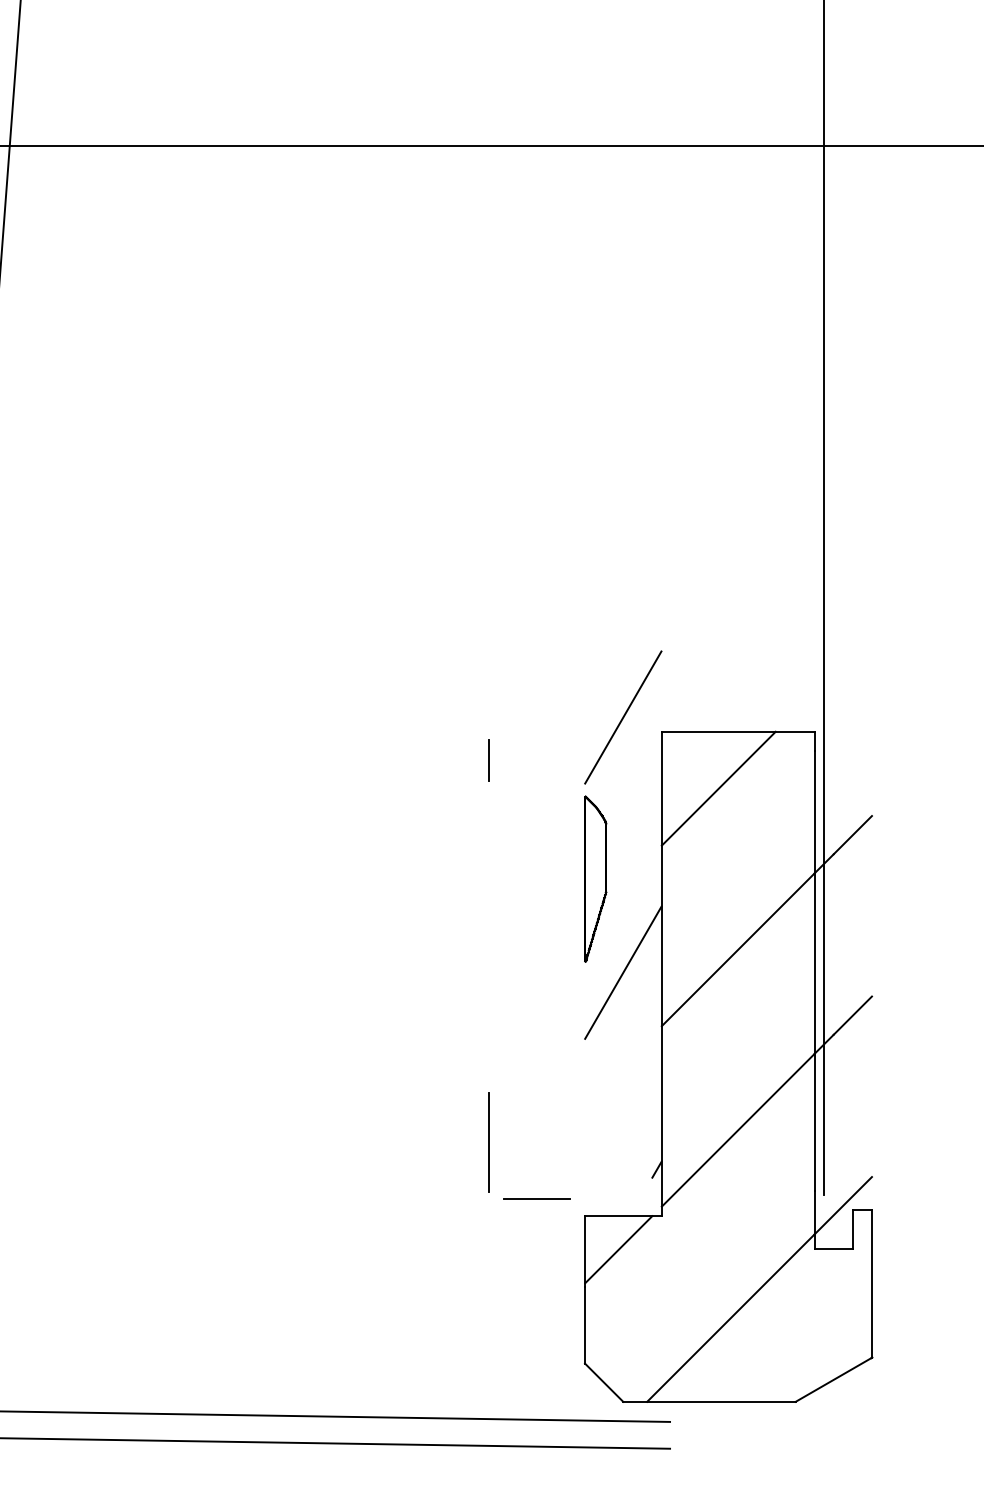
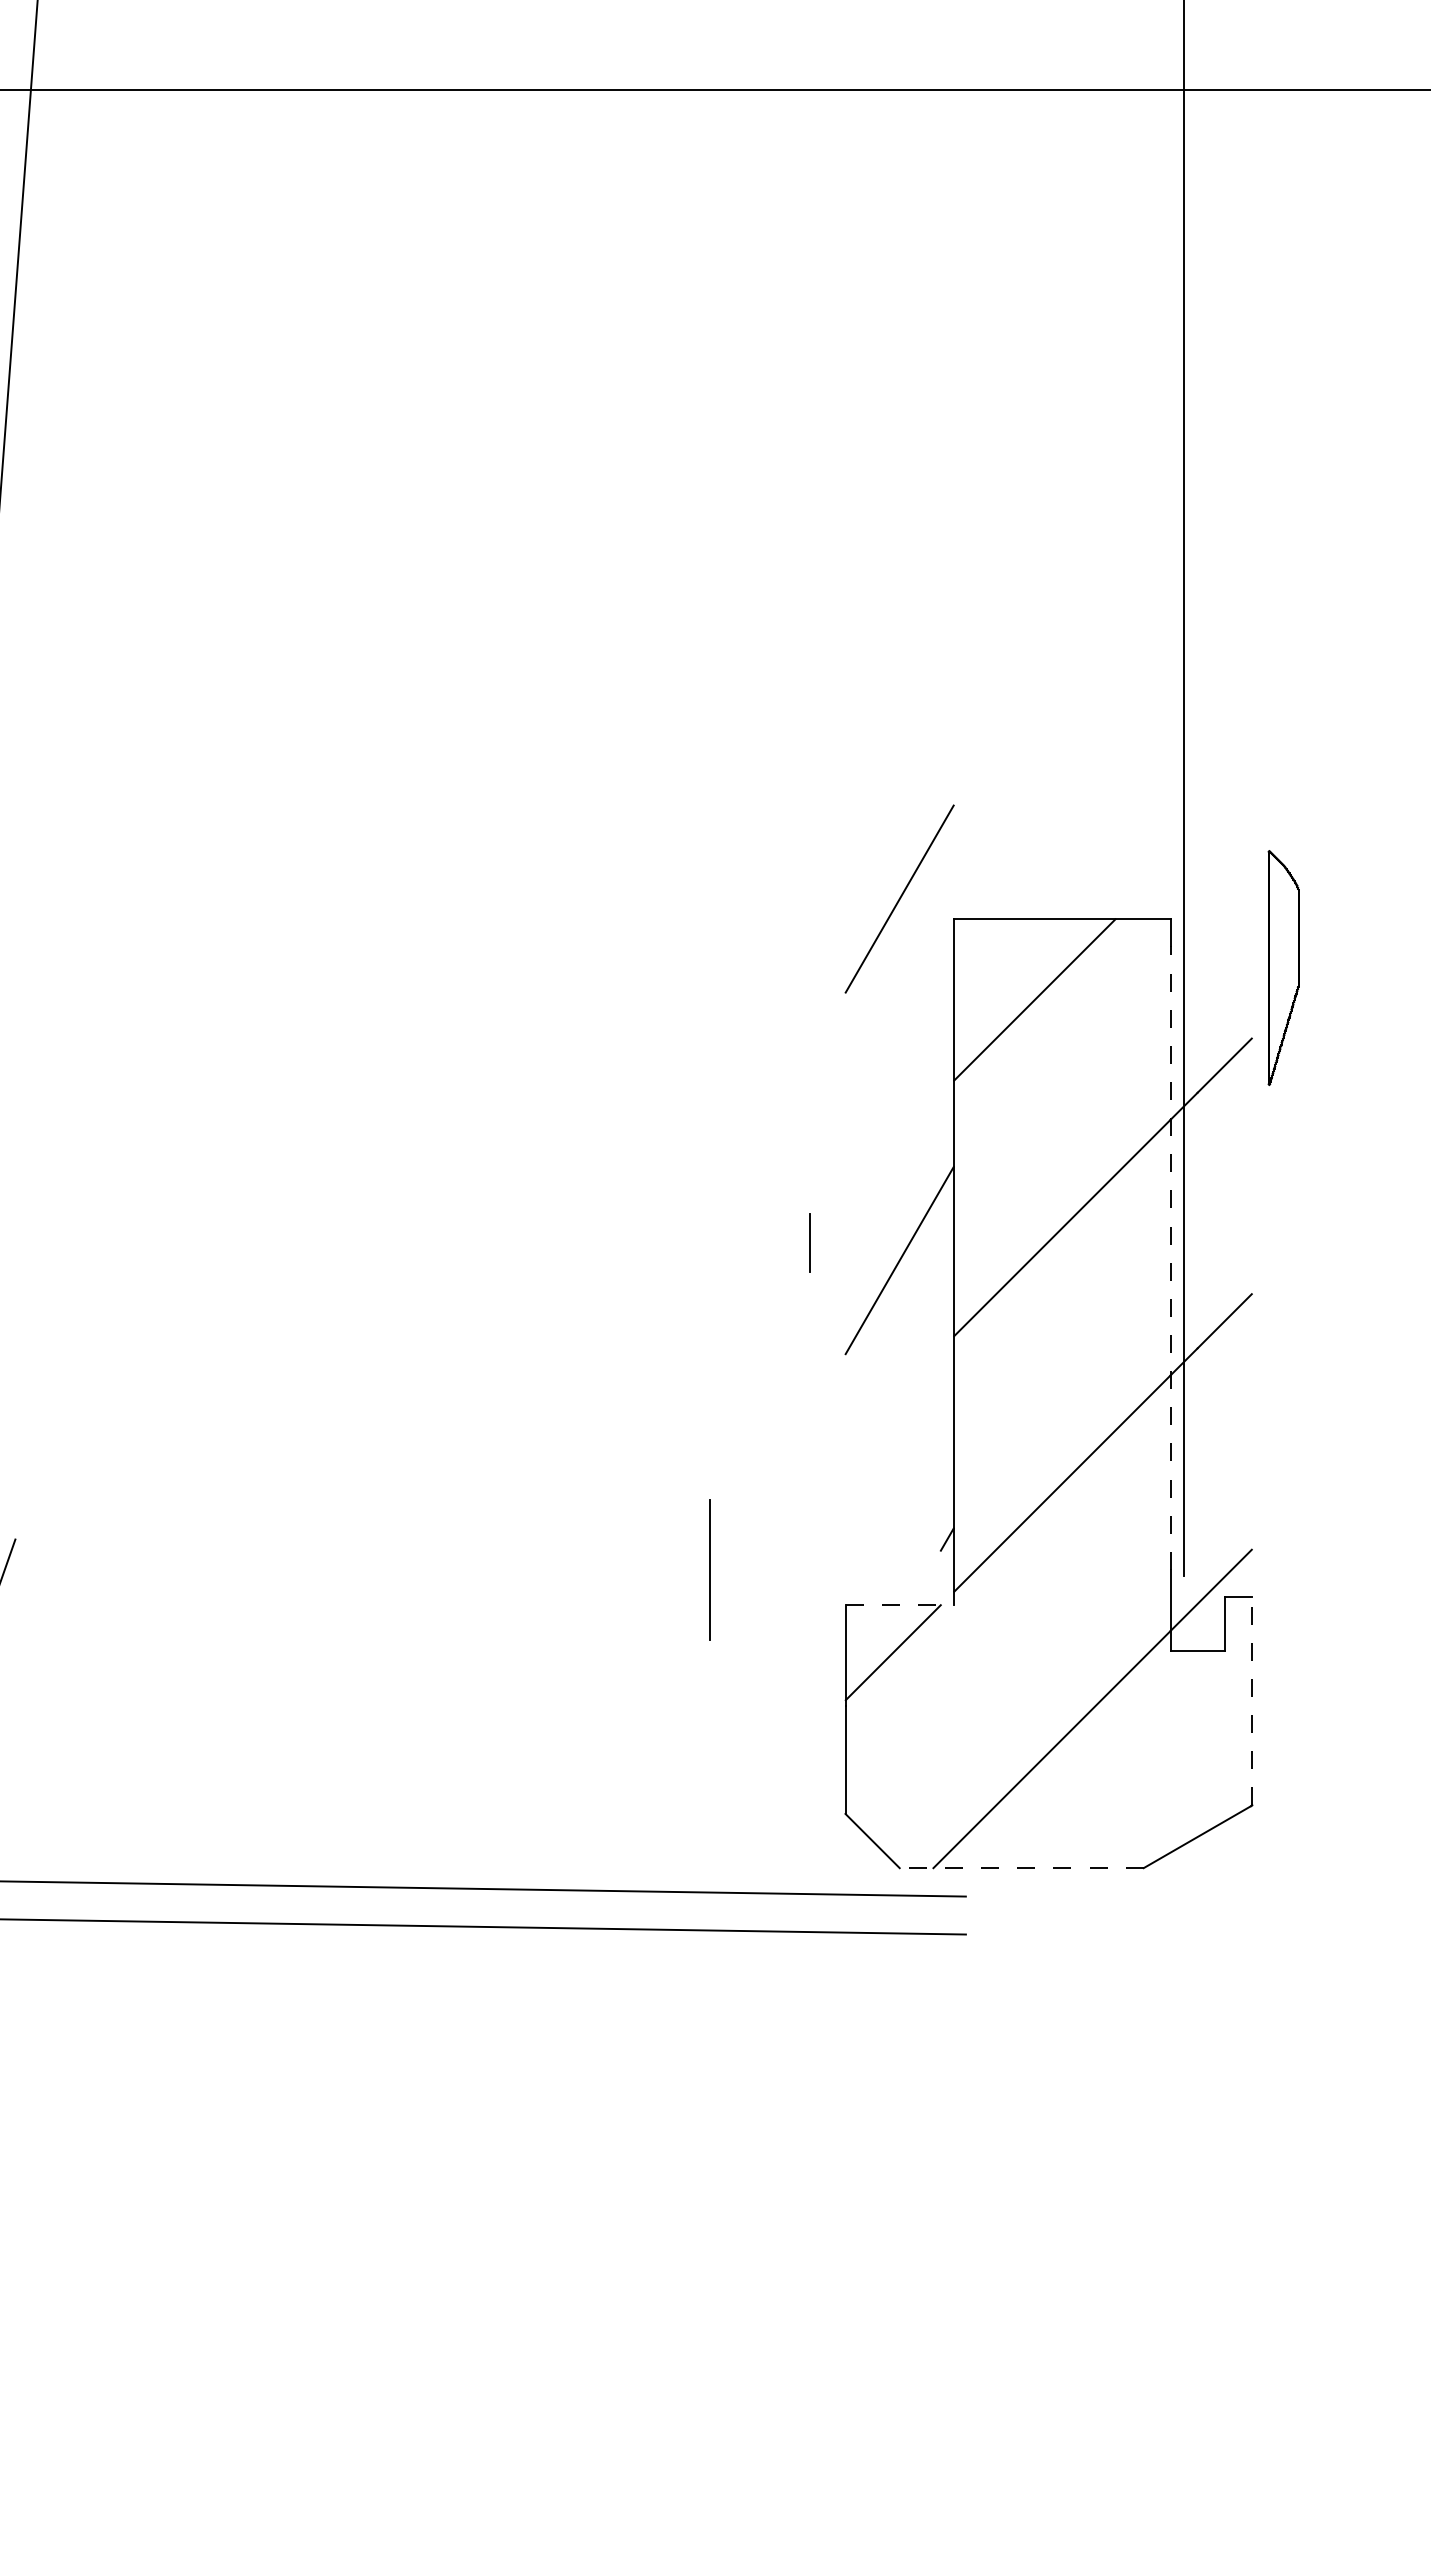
line: (488, 760) -> (809, 1242), moved
part: (595, 878) -> (1283, 967), moved
line: (814, 971) -> (1170, 1258), solid -> dashed
line: (488, 1142) -> (709, 1569), moved
line: (537, 1198) -> (777, 1580), removed
line: (623, 1216) -> (900, 1605), solid -> dashed
line: (872, 1283) -> (1252, 1700), solid -> dashed
line: (709, 1402) -> (1021, 1868), solid -> dashed

